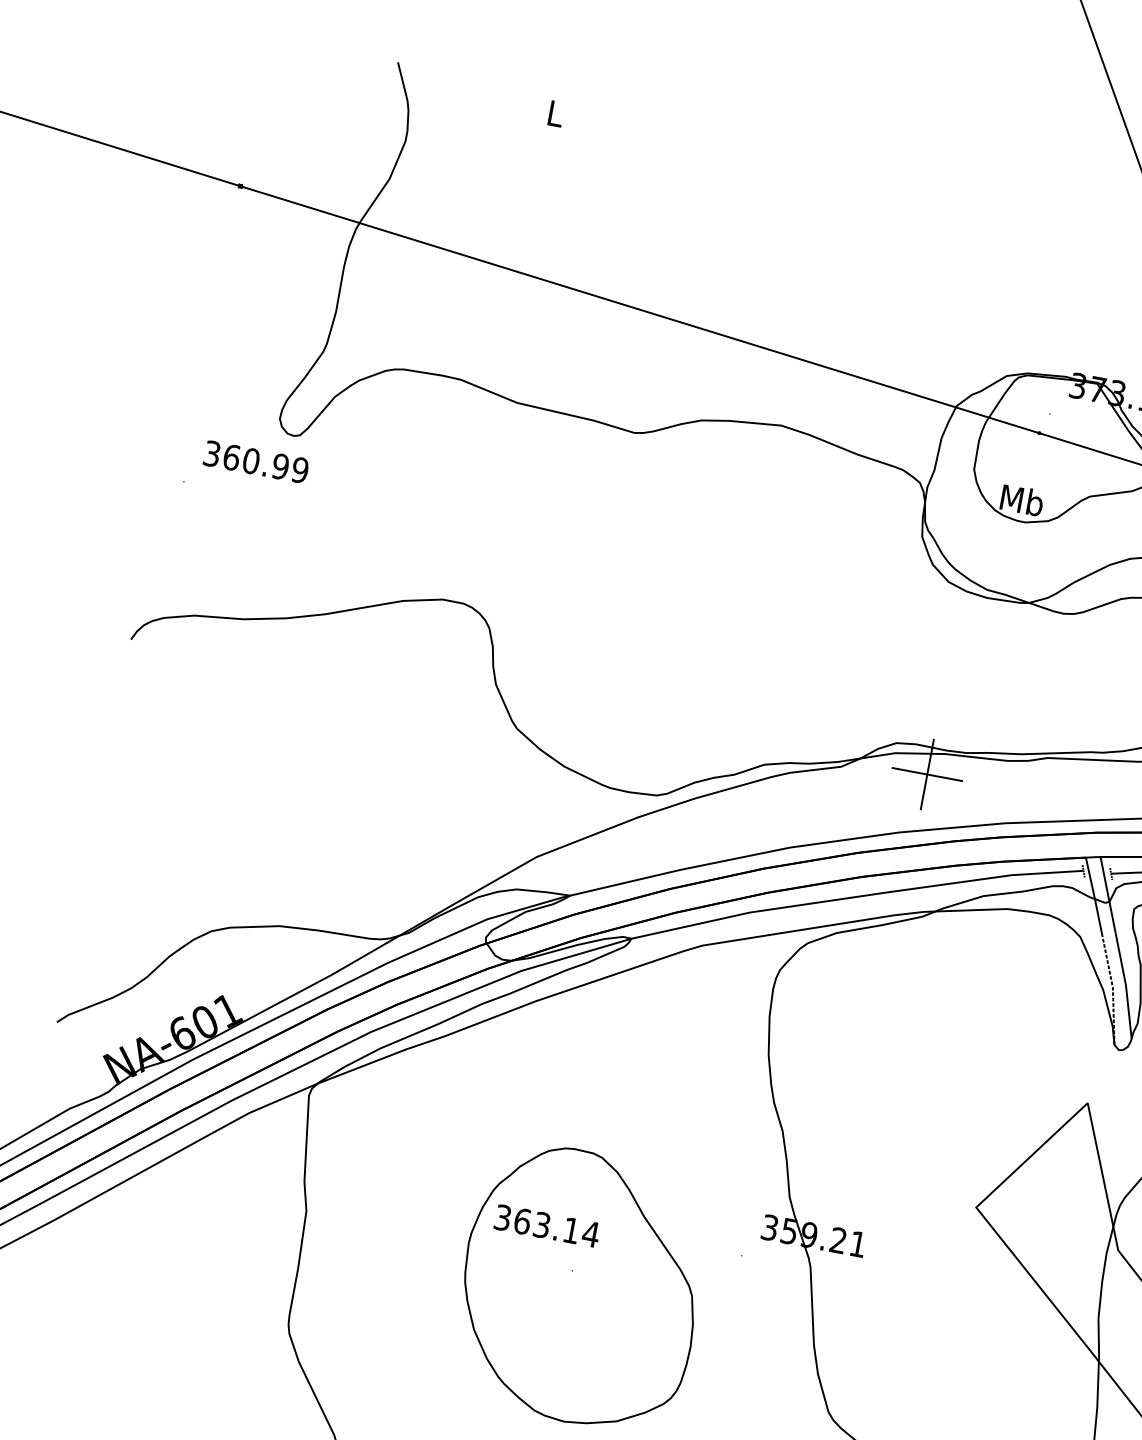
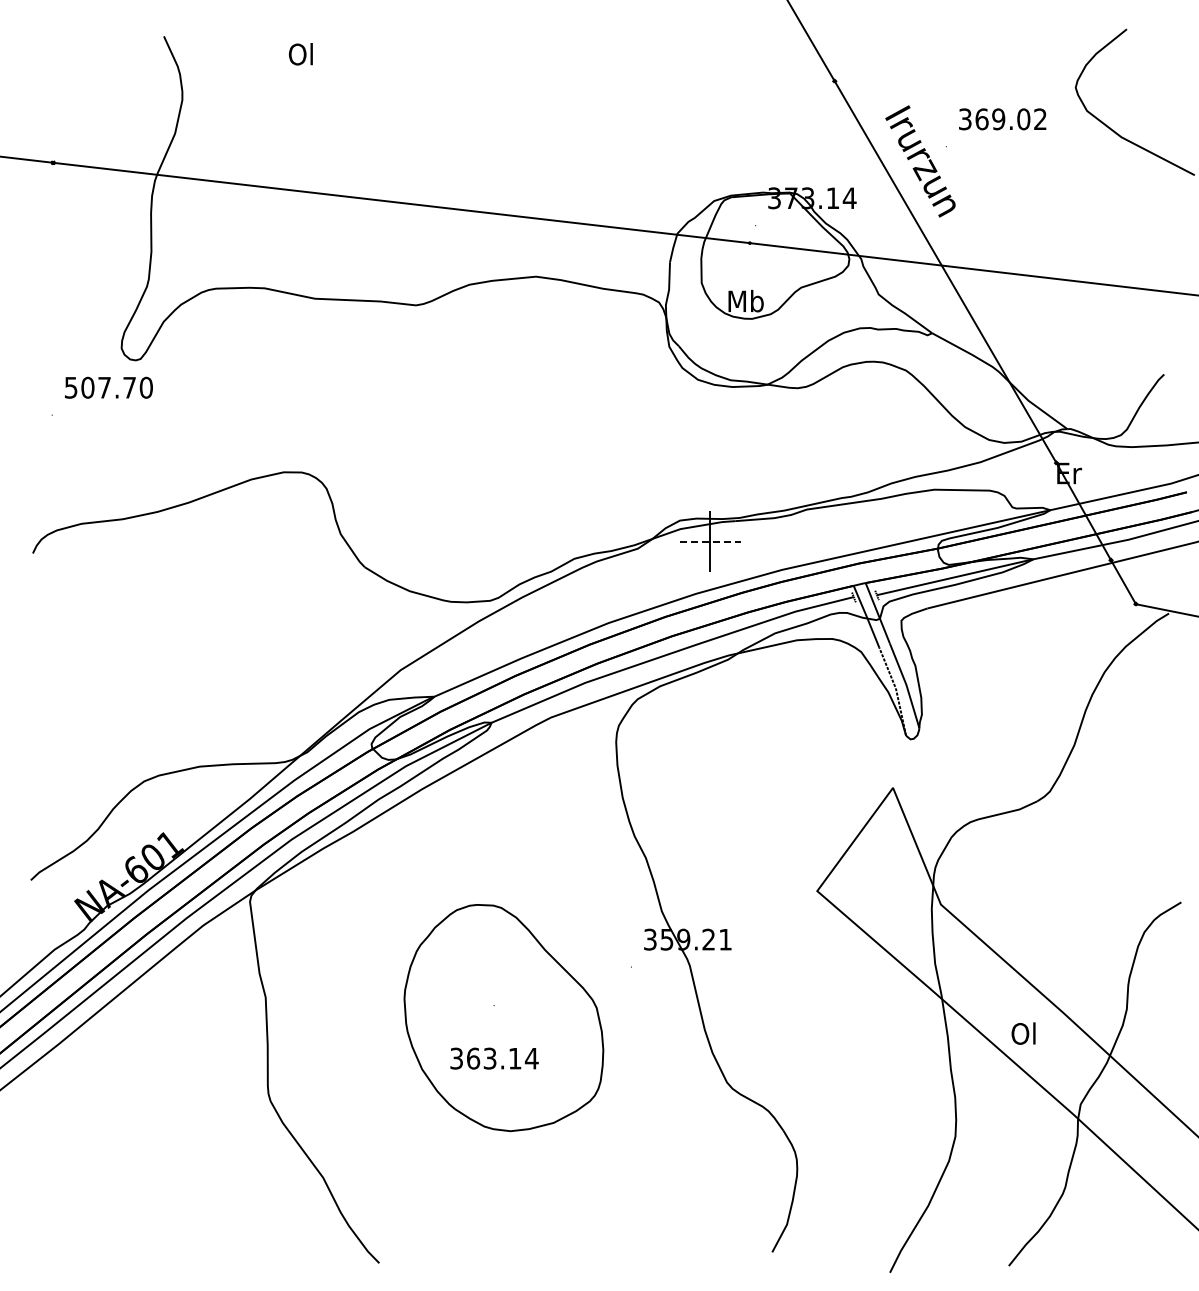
text: (554, 113) -> (300, 54), L -> Ol
text: (255, 461) -> (108, 387), 360.99 -> 507.70
line: (927, 774) -> (710, 541), solid -> dashed
text: (547, 1225) -> (494, 1058), moved

